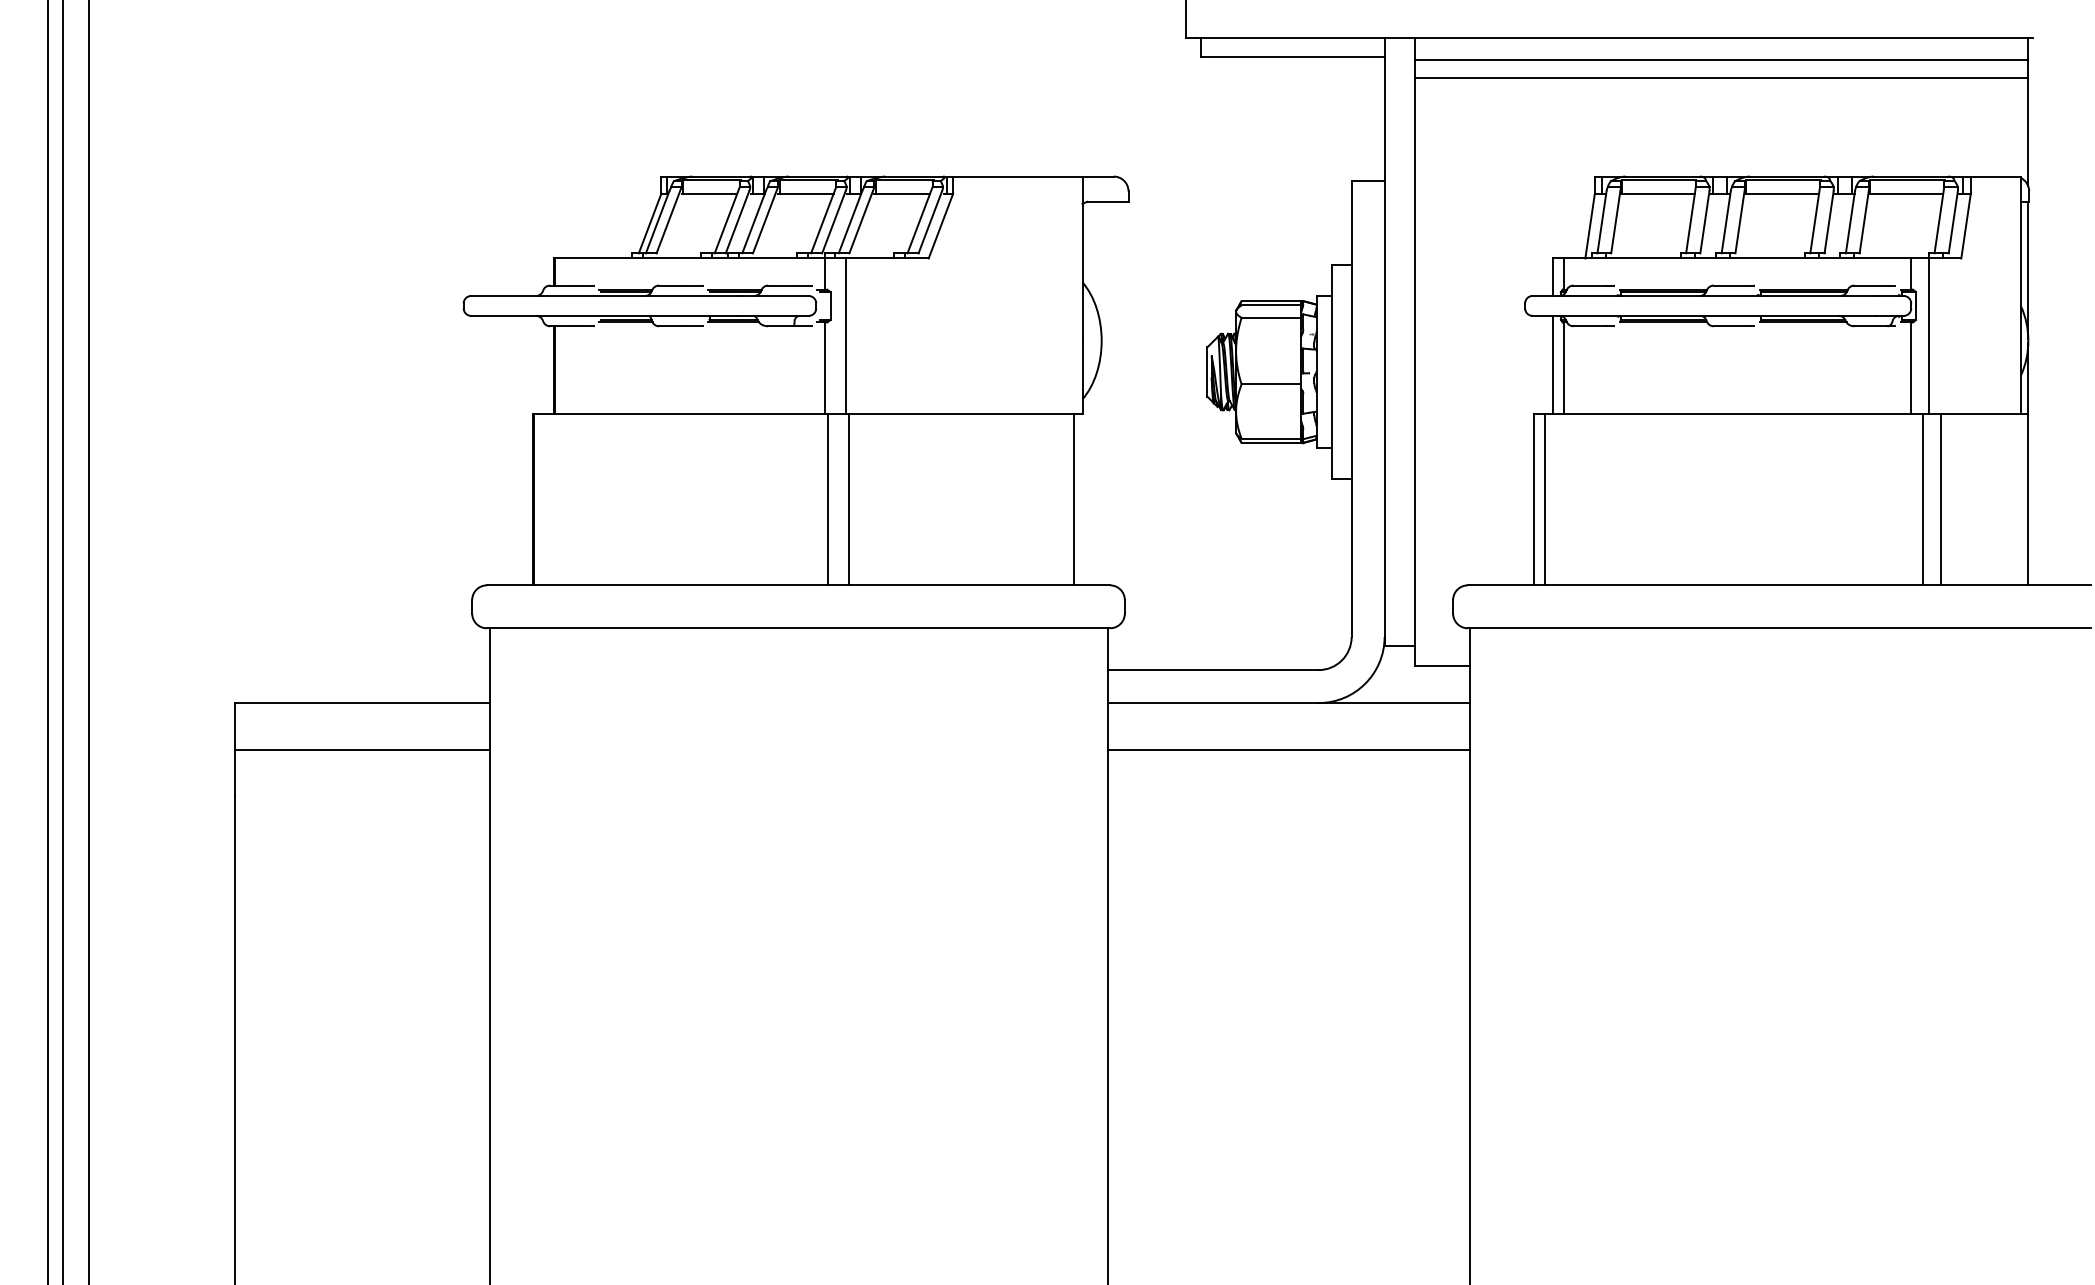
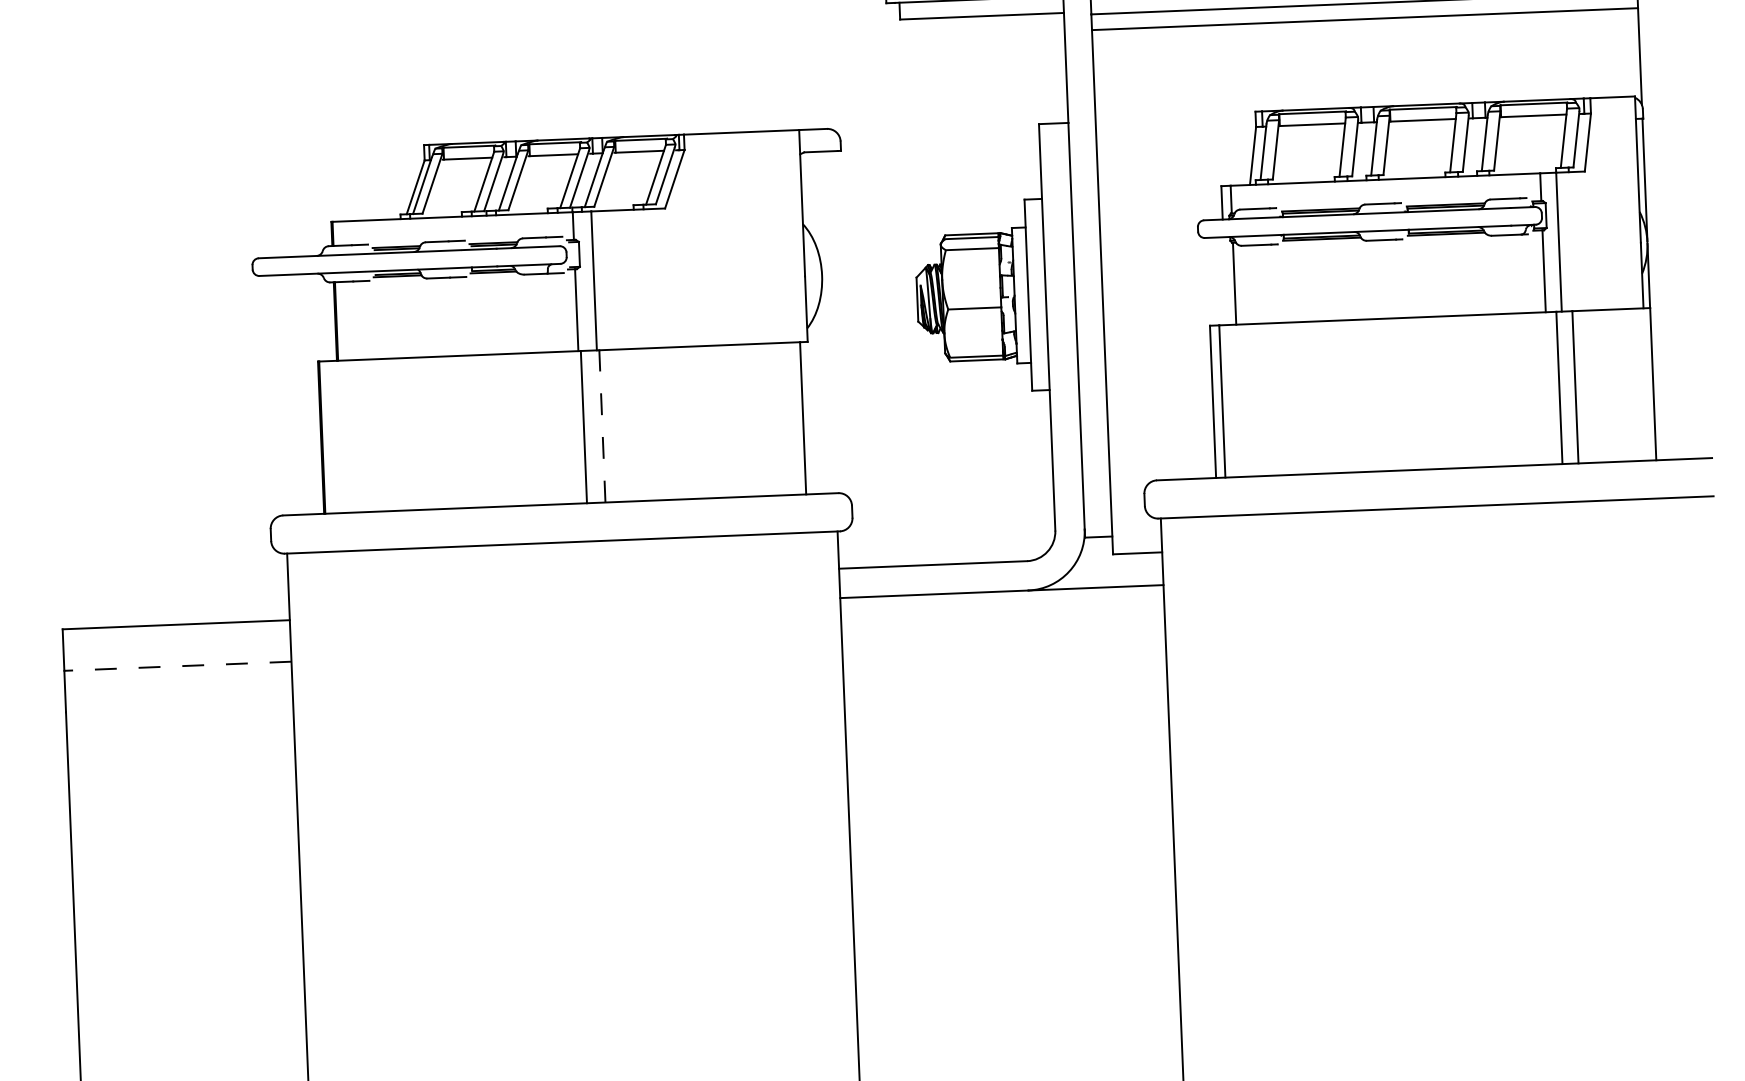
line: (1553, 364) -> (1225, 280), removed
line: (848, 499) -> (602, 426), solid -> dashed
line: (362, 749) -> (178, 666), solid -> dashed
line: (1288, 749) -> (1003, 632), removed

